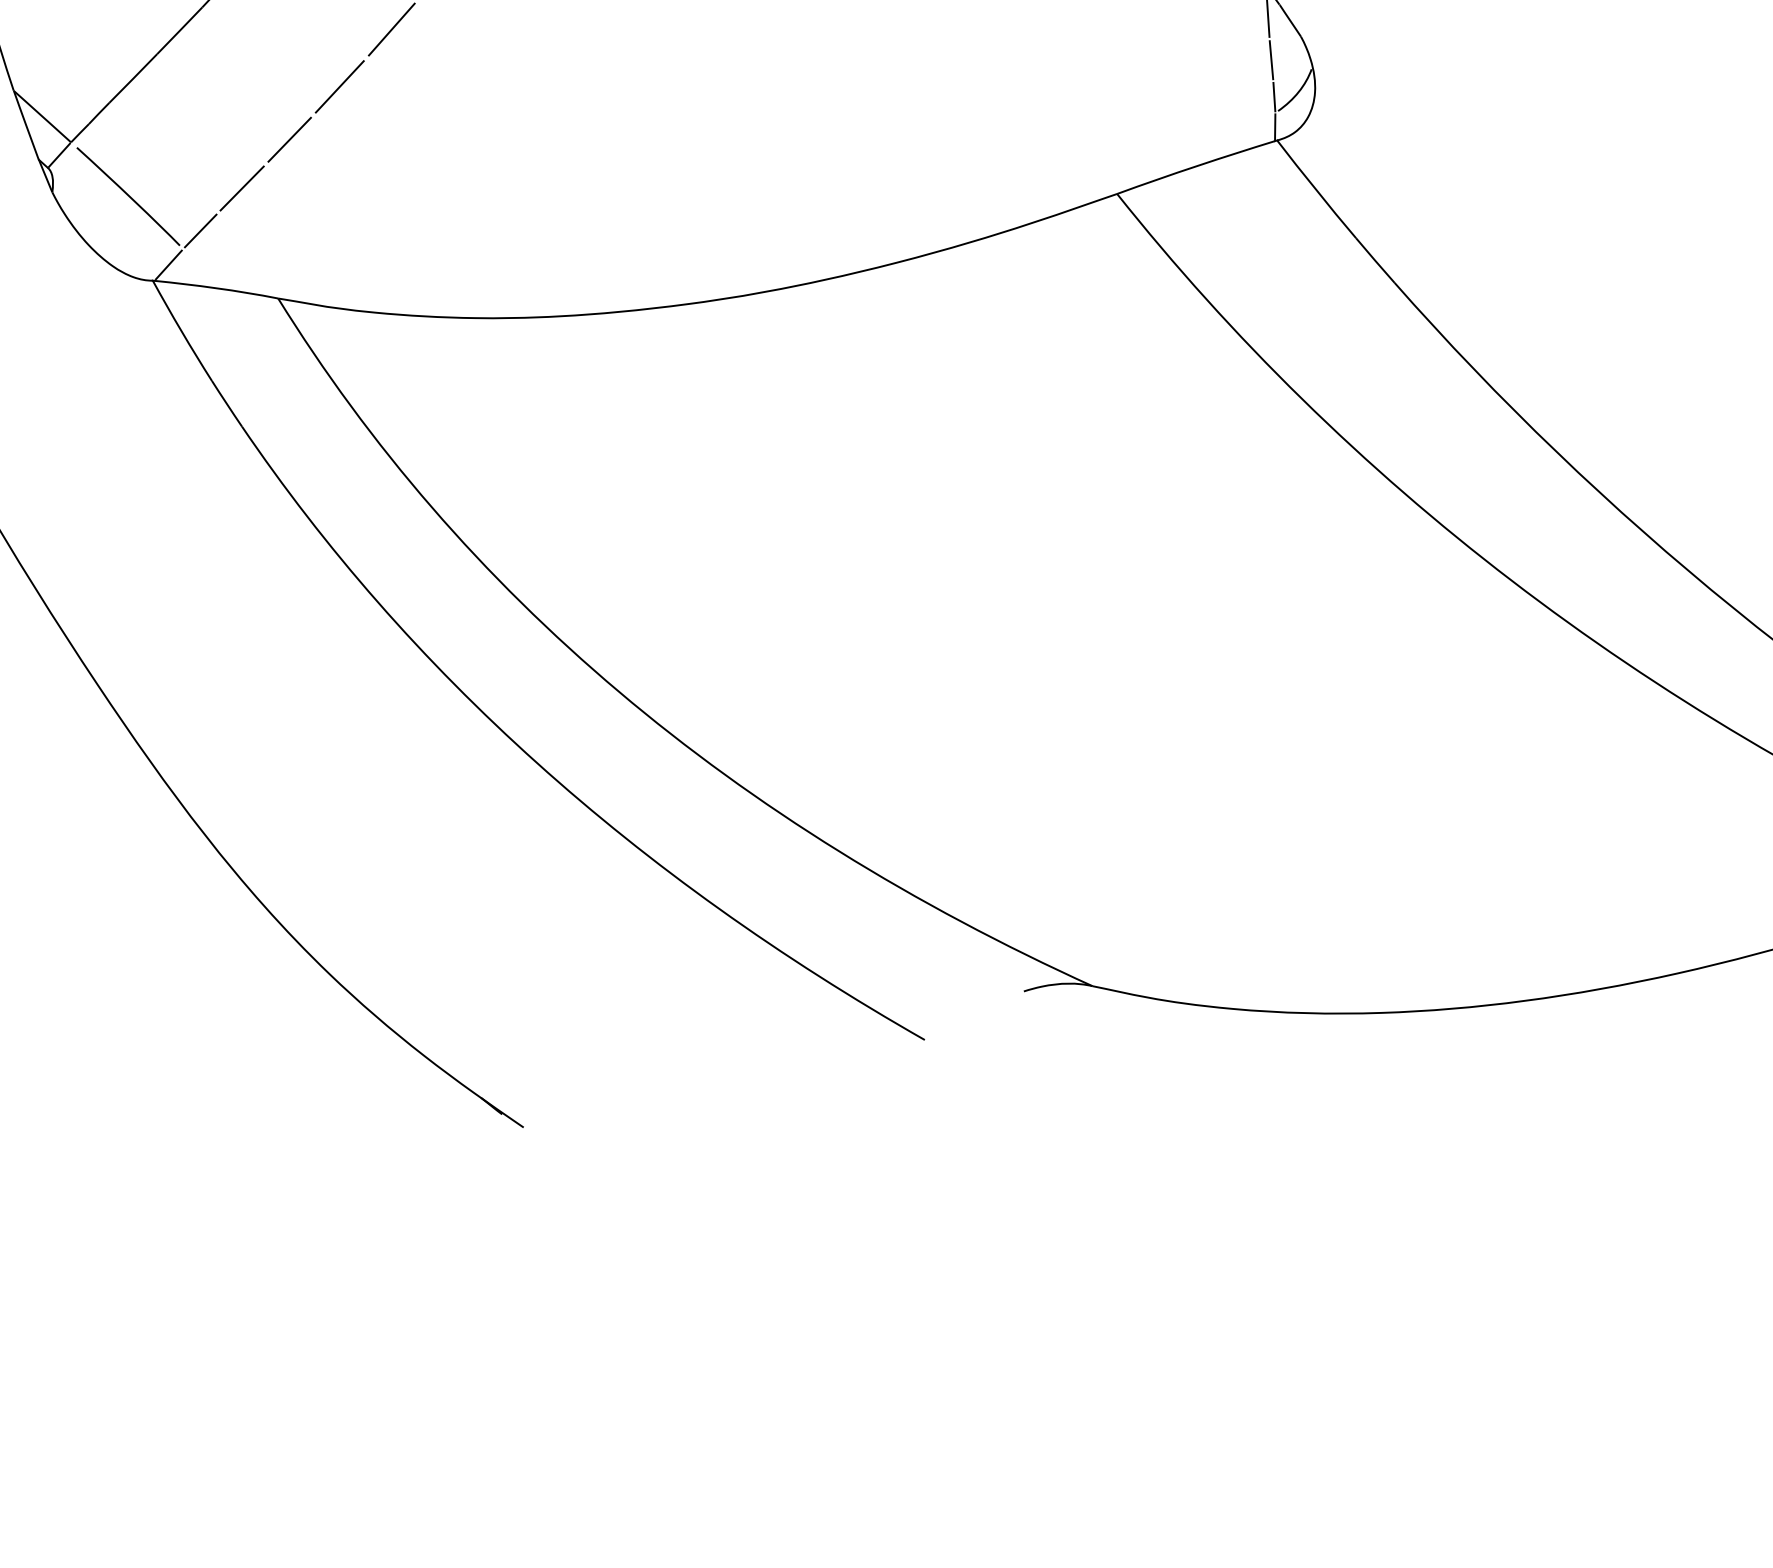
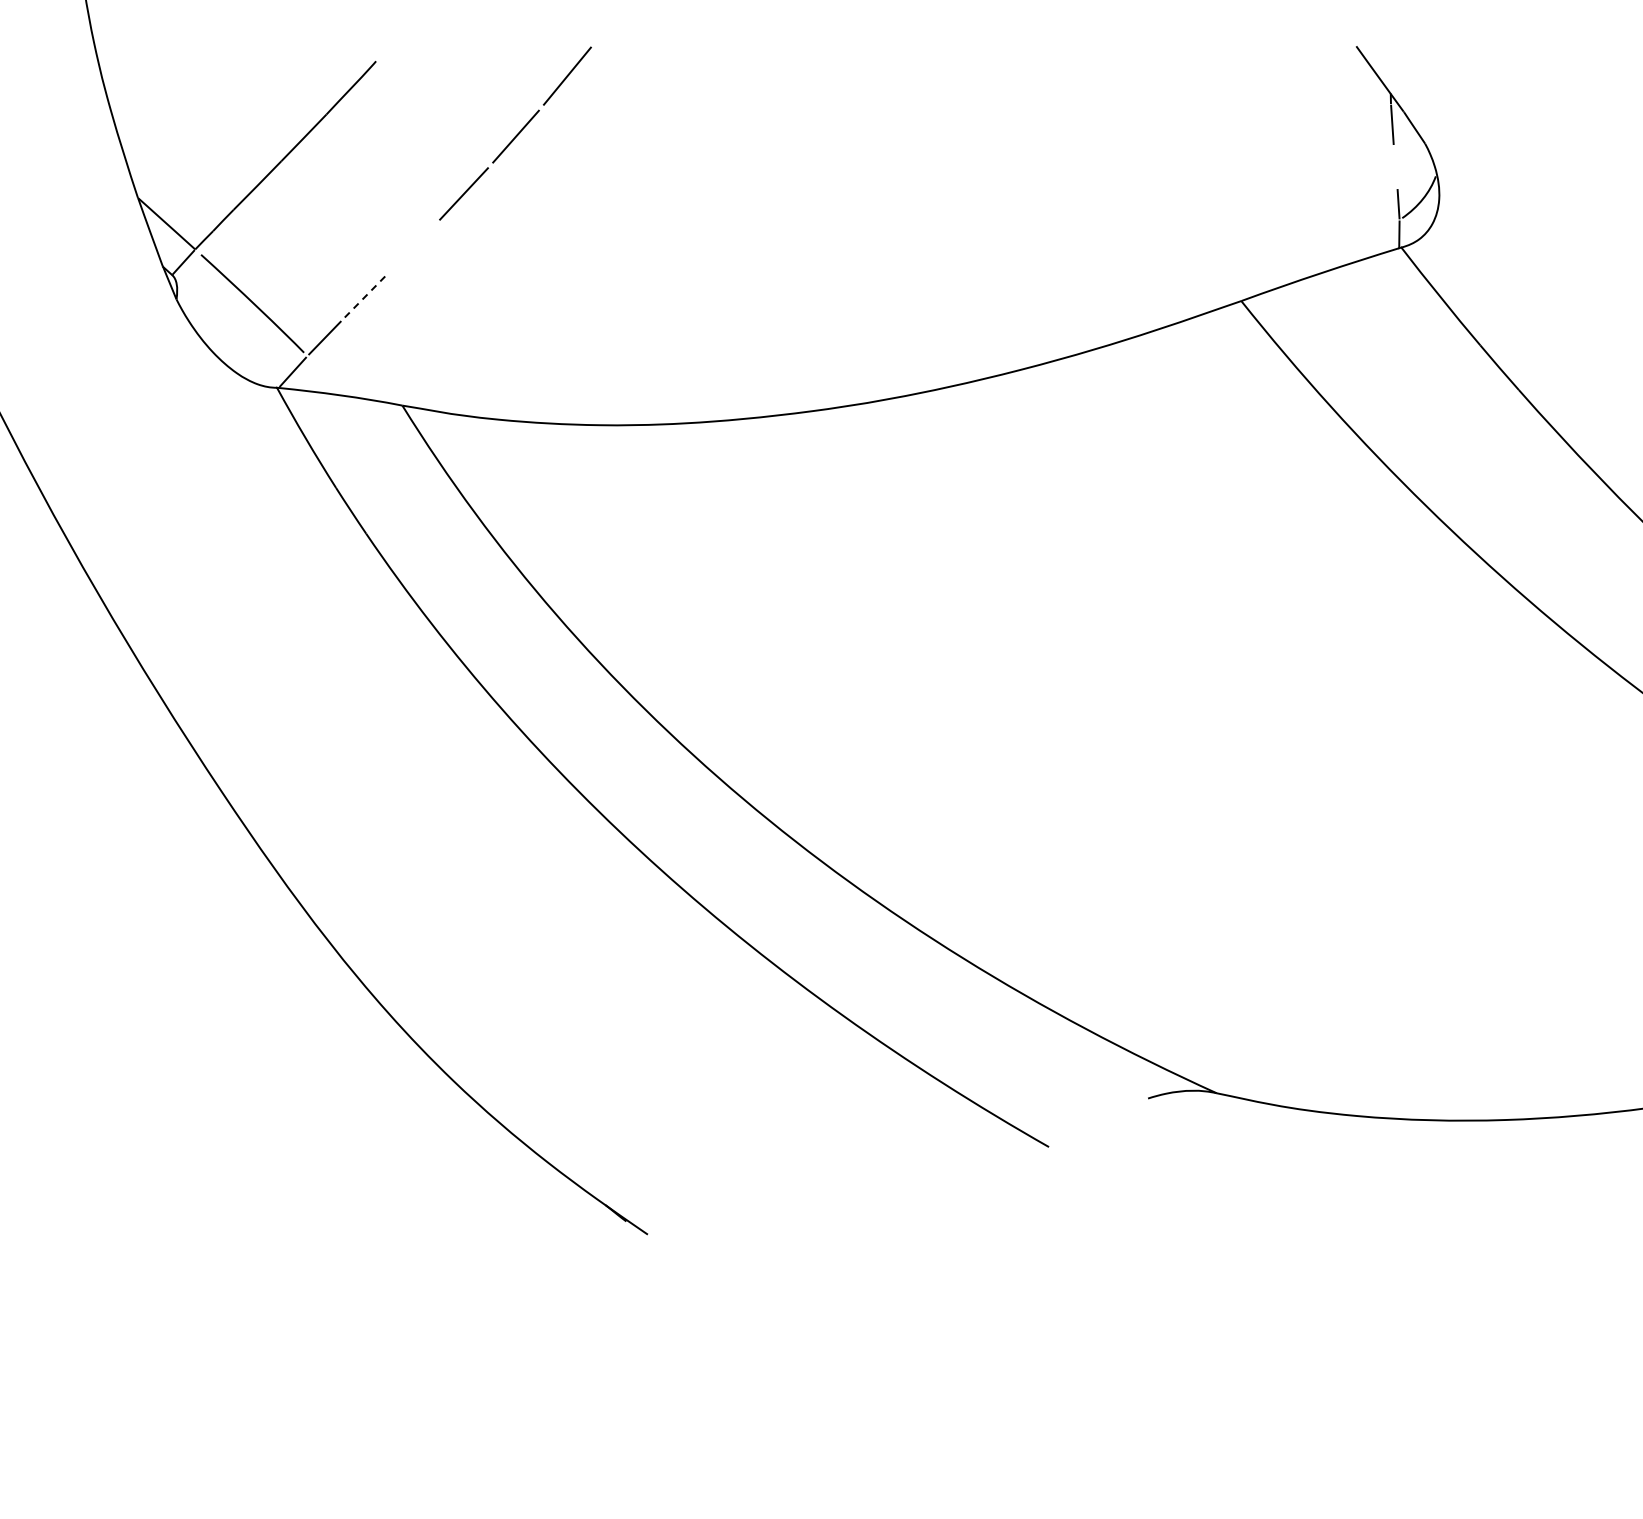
line: (1271, 60) -> (1395, 167), removed
line: (289, 139) -> (413, 246), removed
line: (242, 188) -> (366, 295), solid -> dashed

